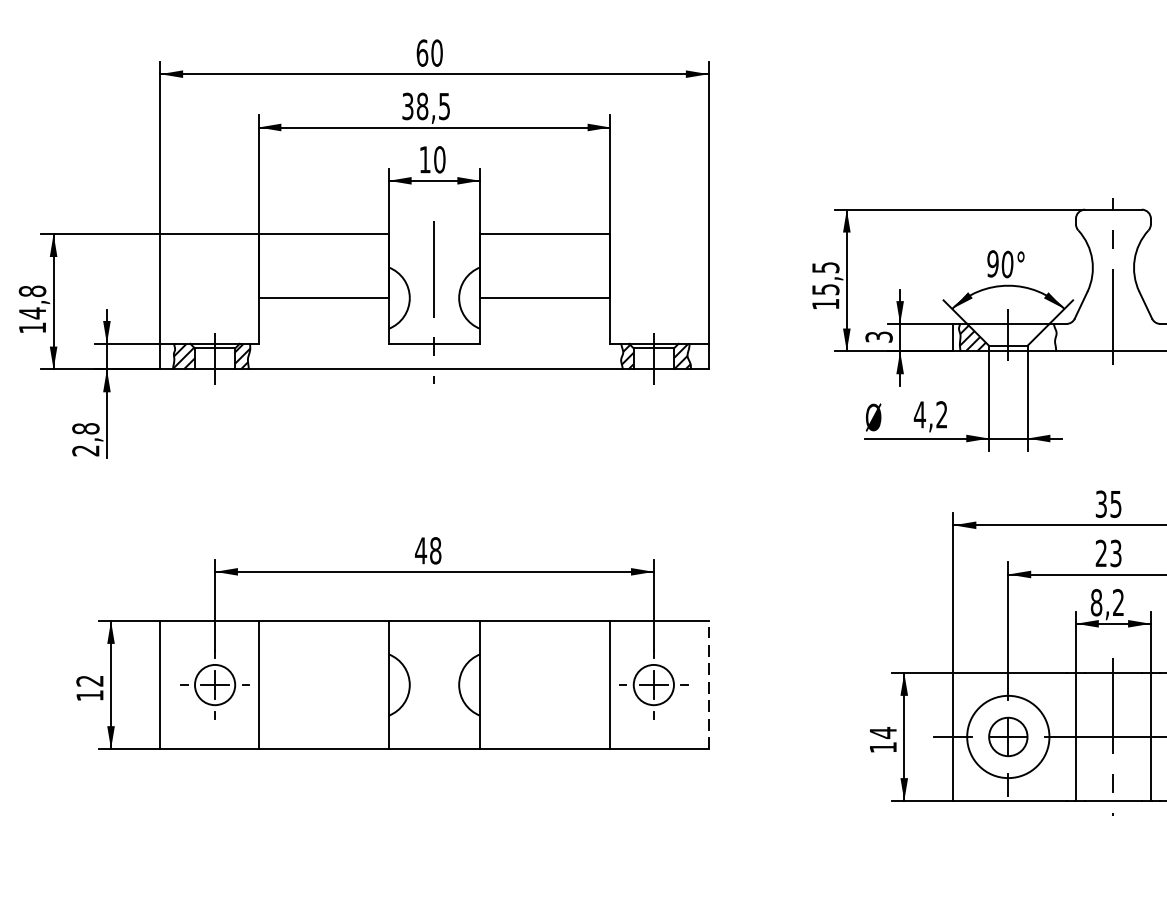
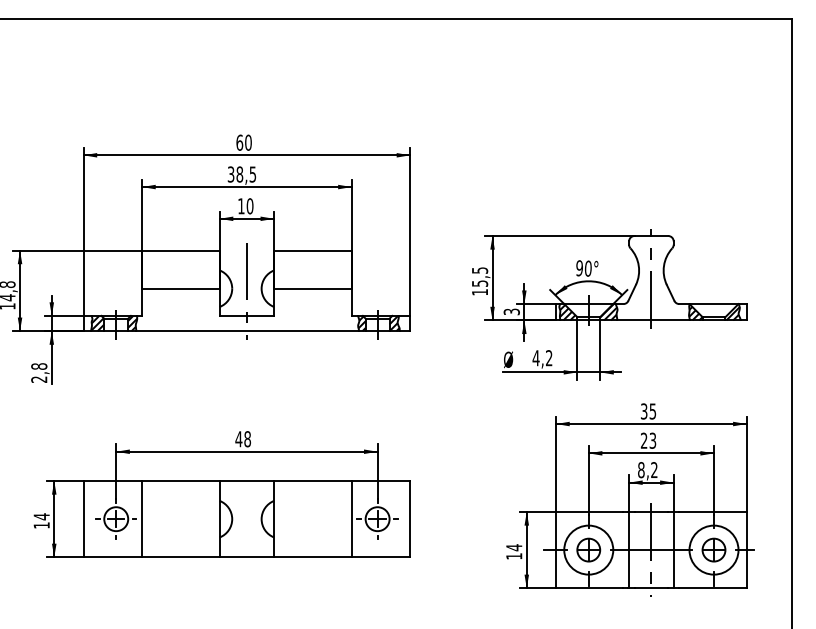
hatch: (1041, 338) -> (608, 312), added
text: (89, 680) -> (41, 516), 12 -> 14
line: (709, 683) -> (410, 518), dashed -> solid

